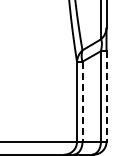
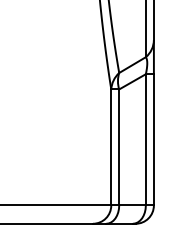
line: (106, 97) -> (153, 141), dashed -> solid
line: (82, 102) -> (119, 148), dashed -> solid

